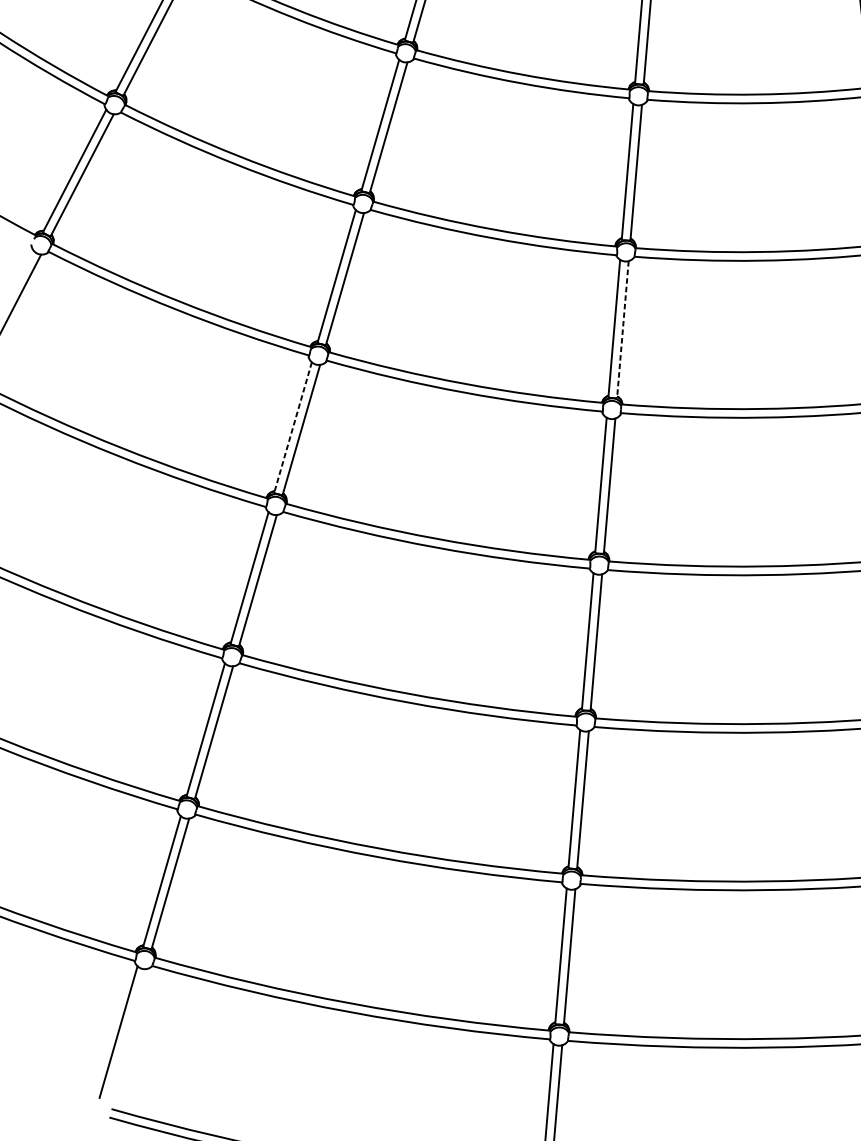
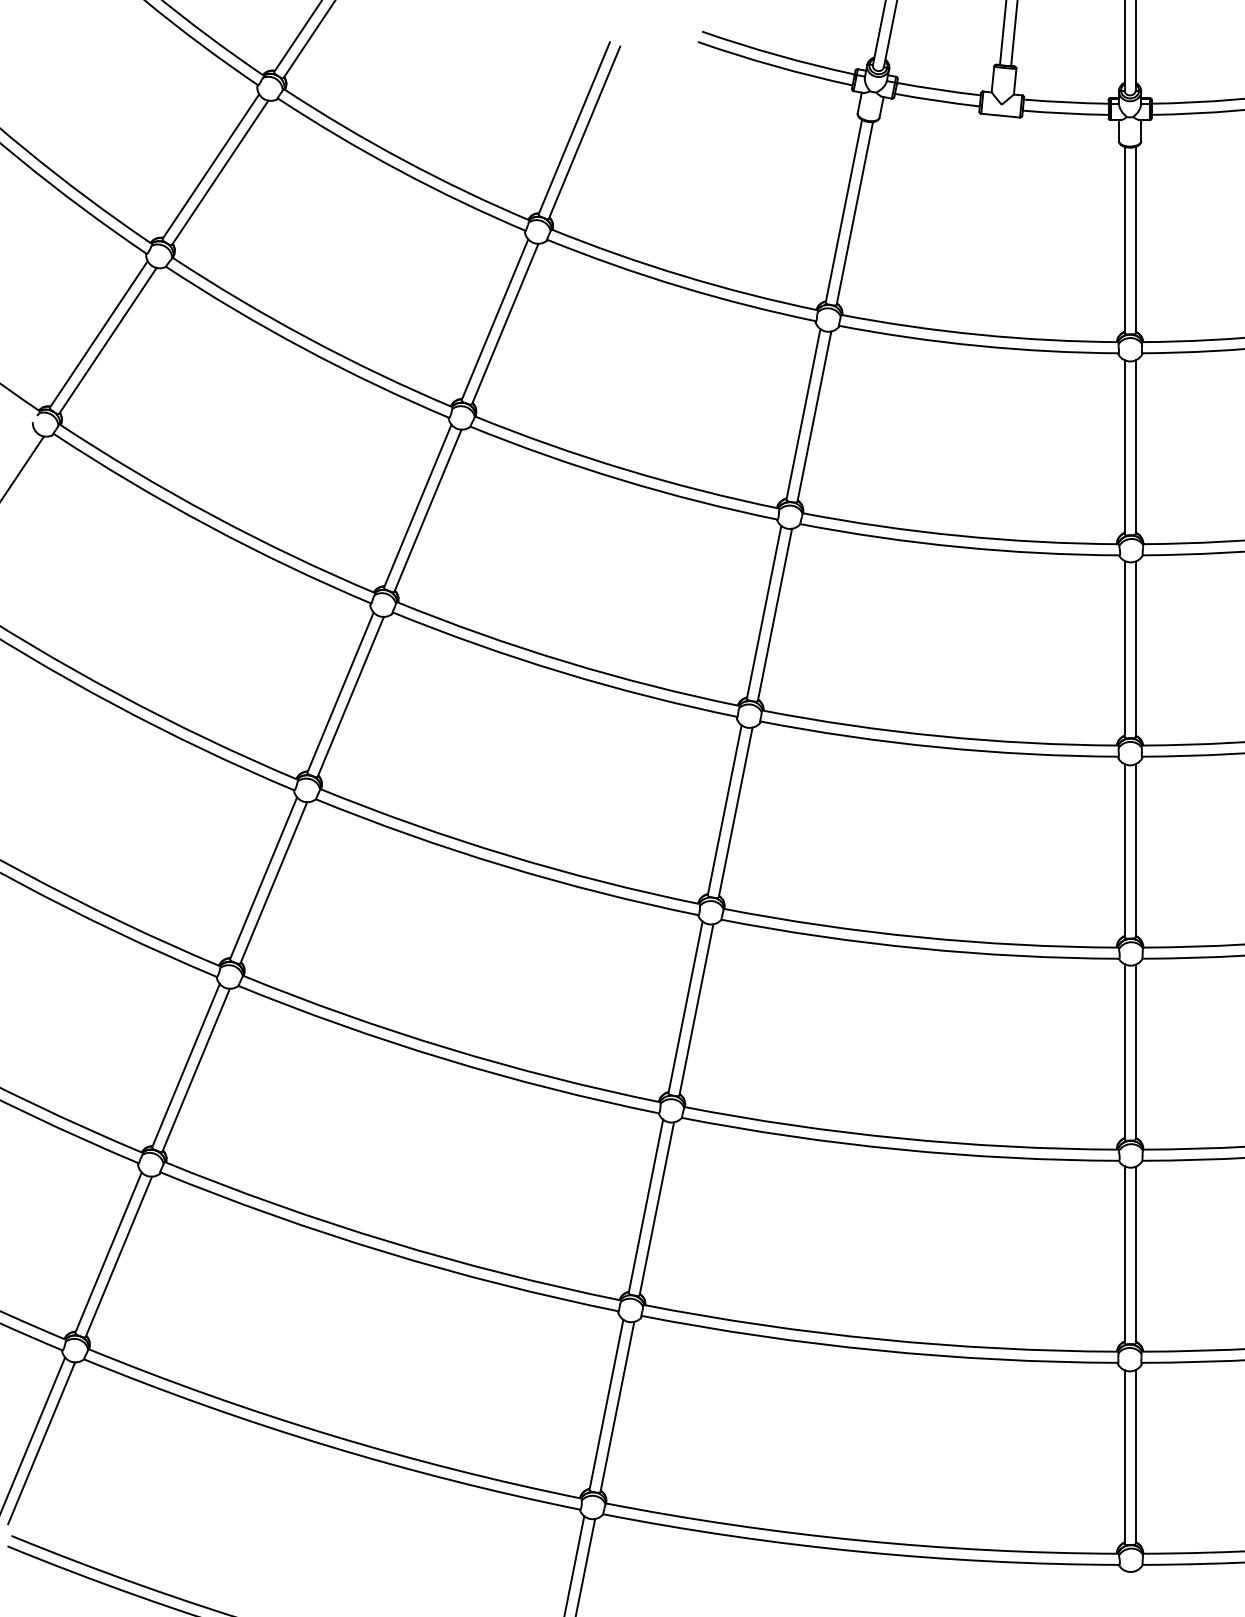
line: (622, 329) -> (774, 614), dashed -> solid
line: (293, 427) -> (340, 692), dashed -> solid
line: (126, 1034) -> (41, 1443), added

